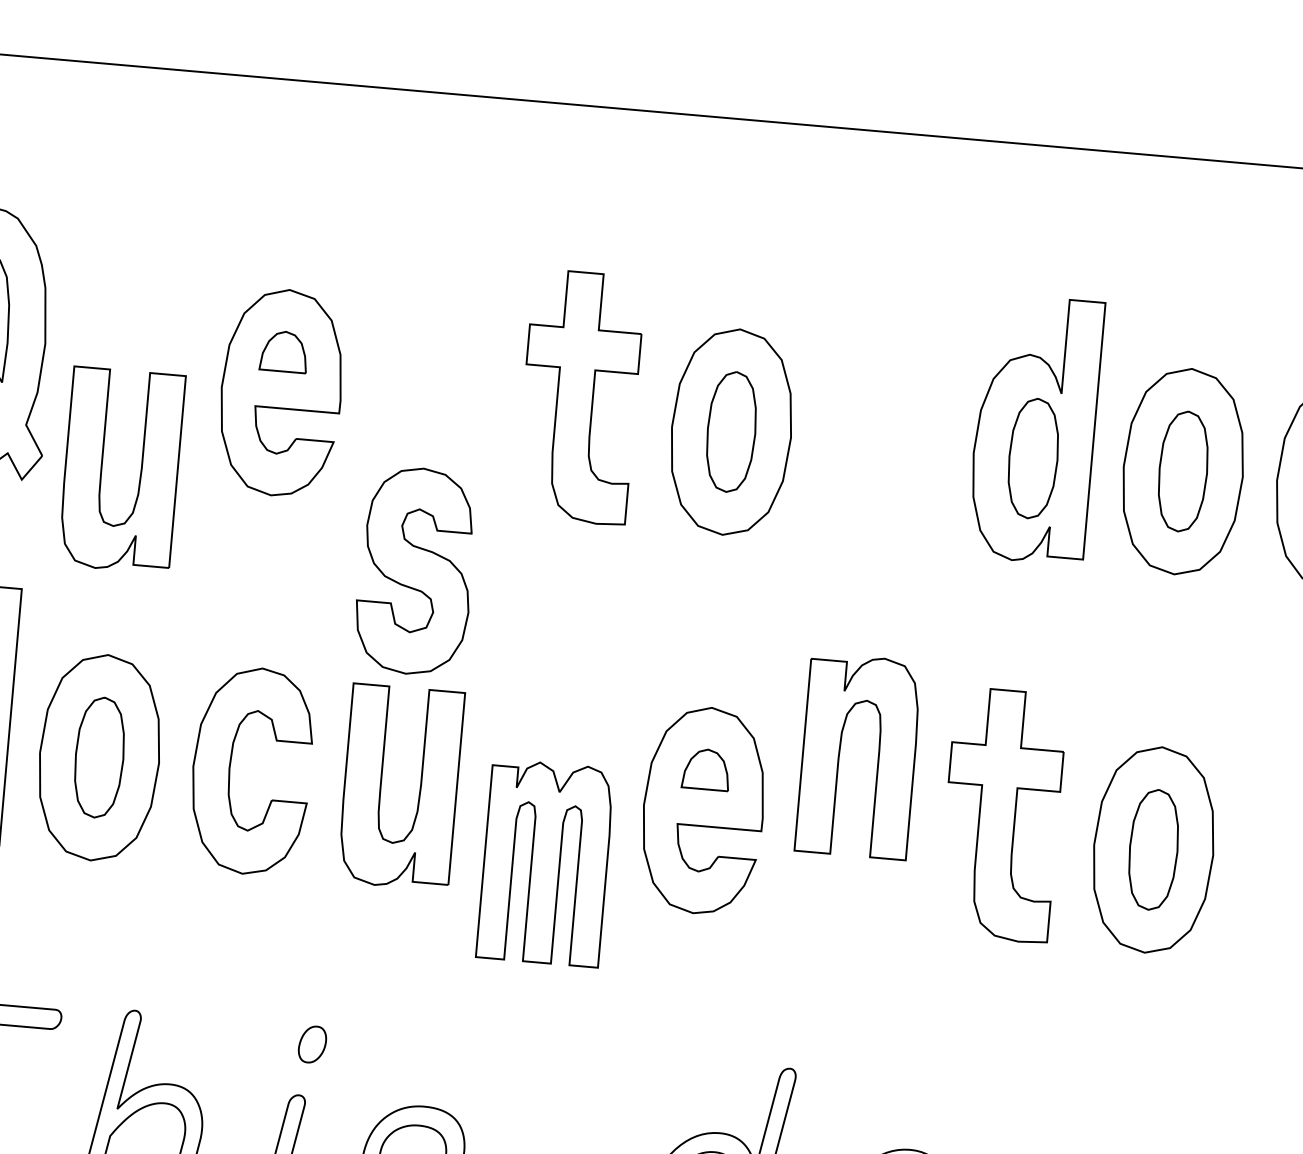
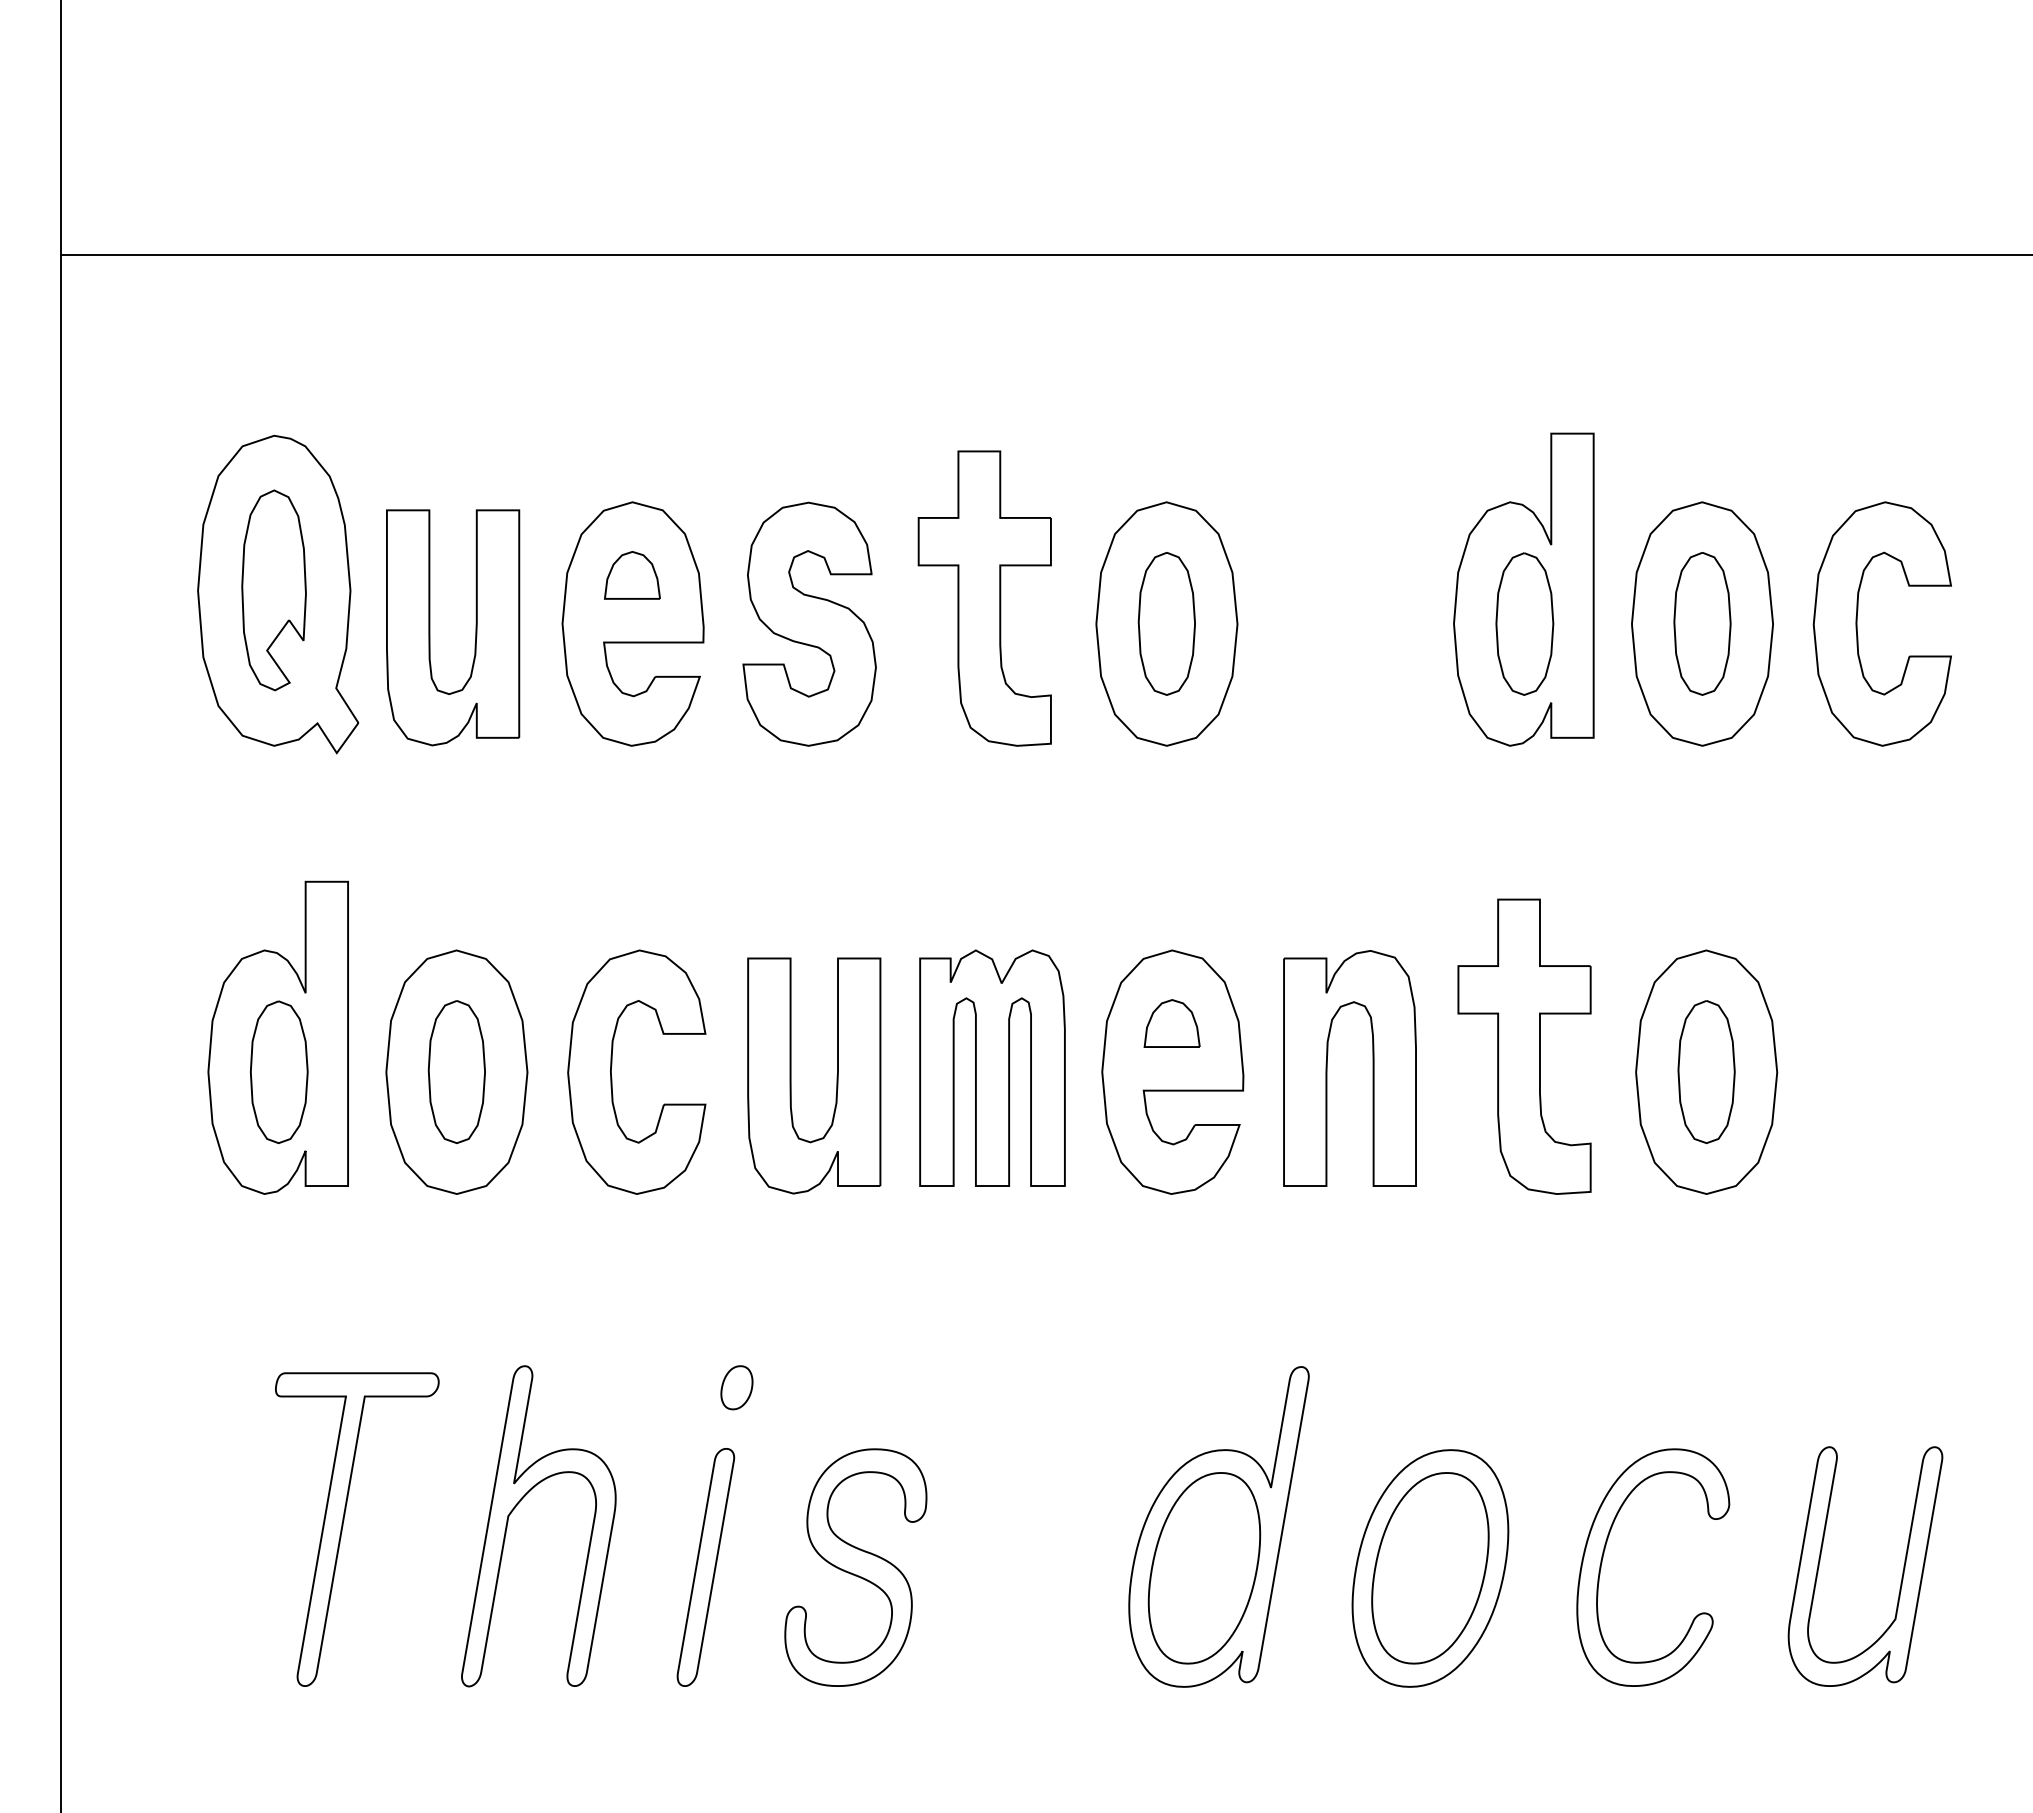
part: (140, 471) -> (475, 627), moved
part: (415, 570) -> (809, 623), moved
part: (839, 754) -> (1327, 1068), moved
part: (545, 862) -> (992, 1067), moved

